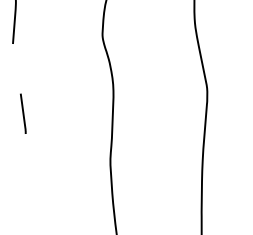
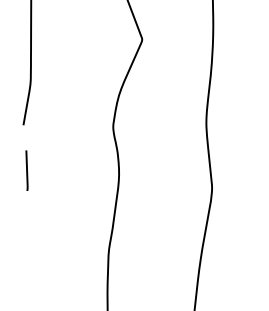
line: (22, 113) -> (26, 170), moved

